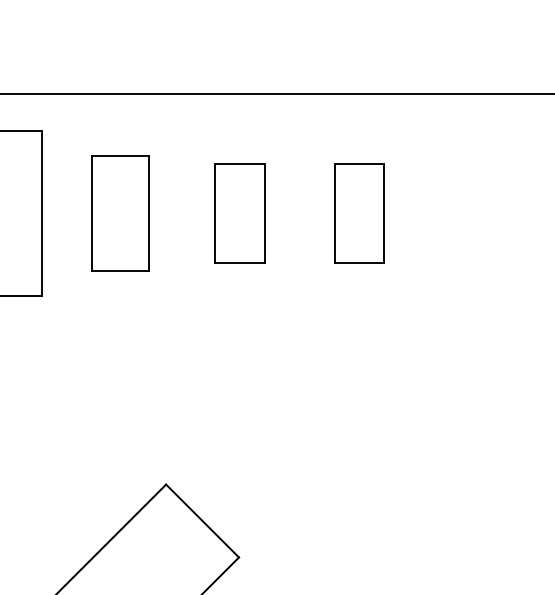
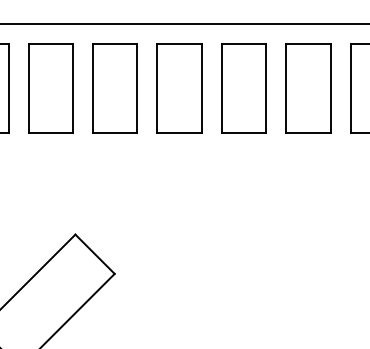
part: (119, 213) -> (50, 88), size x1.43
part: (238, 213) -> (114, 88), size x1.67
part: (359, 213) -> (179, 88), size x1.67
part: (477, 213) -> (243, 88), added

